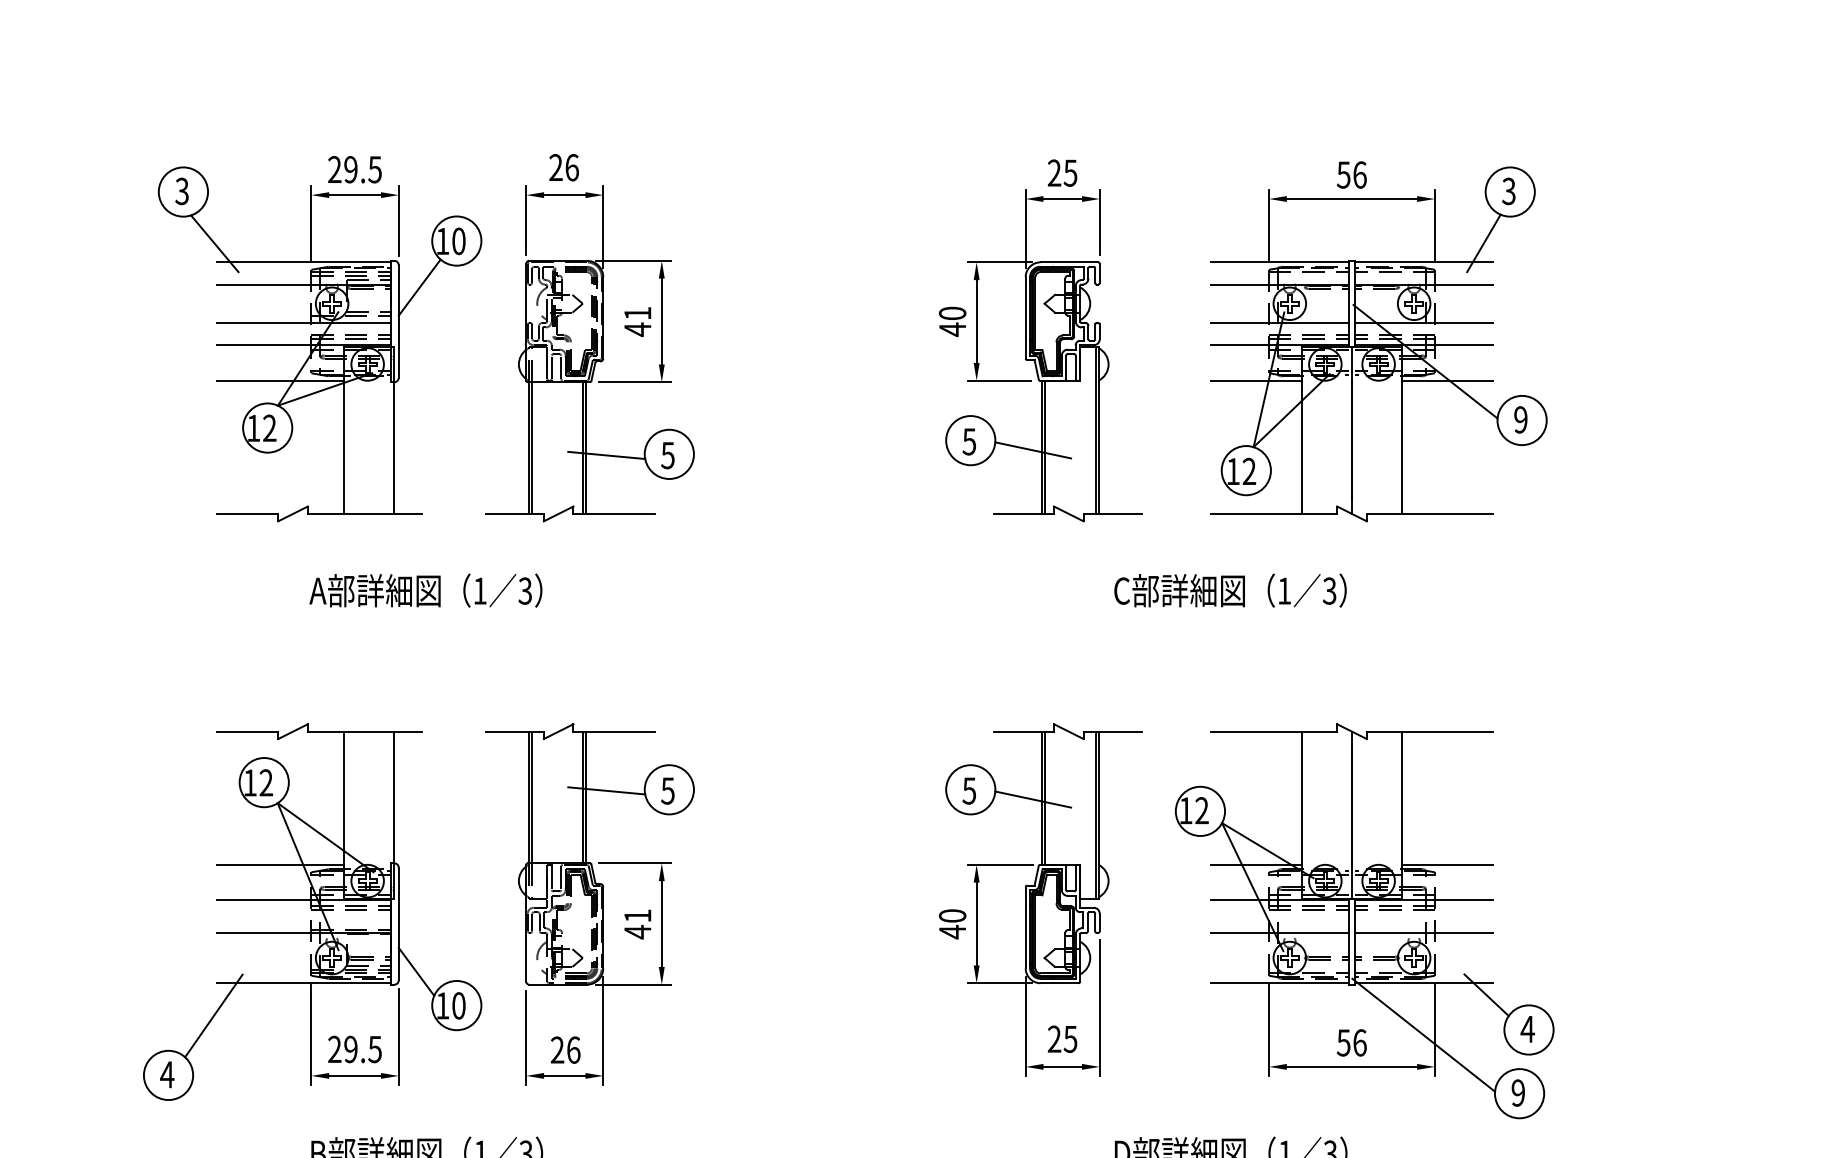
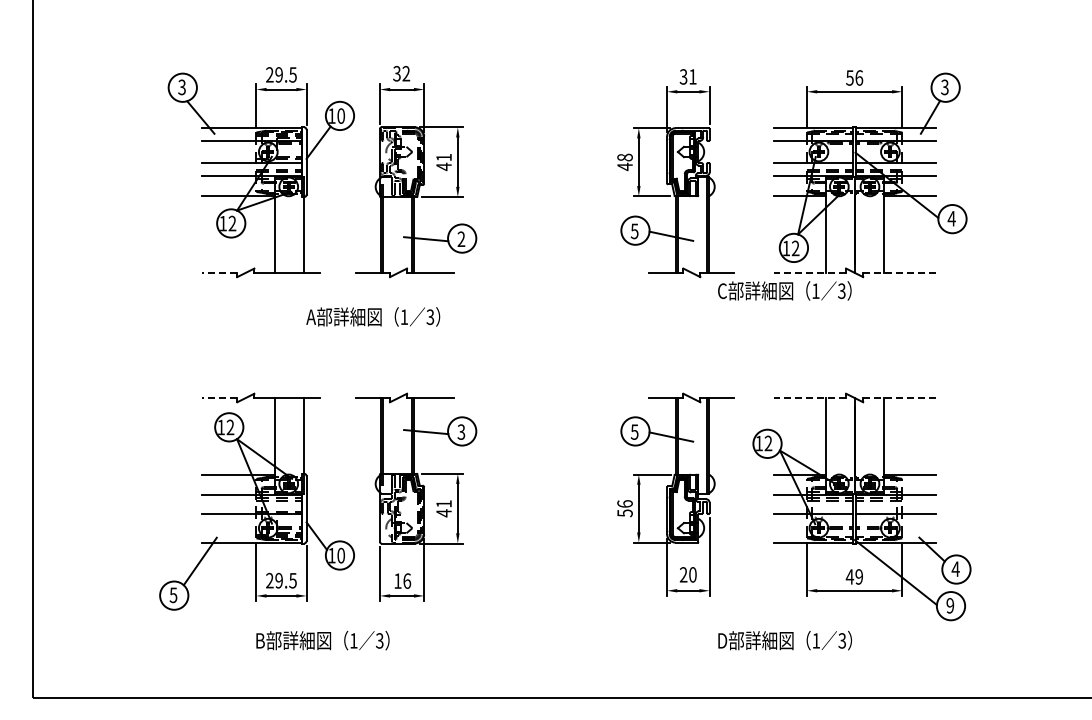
text: (563, 167) -> (401, 73), 26 -> 32
text: (1061, 172) -> (687, 76), 25 -> 31
text: (951, 313) -> (624, 157), 40 -> 48
text: (1520, 419) -> (951, 218), 9 -> 4
text: (668, 455) -> (461, 239), 5 -> 2
line: (247, 513) -> (219, 272), solid -> dashed
line: (1273, 513) -> (809, 272), solid -> dashed
line: (1429, 513) -> (899, 272), solid -> dashed
text: (426, 589) -> (373, 316), moved
text: (1229, 589) -> (784, 290), moved
line: (247, 732) -> (219, 398), solid -> dashed
line: (1273, 732) -> (809, 398), solid -> dashed
line: (1429, 732) -> (899, 398), solid -> dashed
text: (668, 789) -> (461, 431), 5 -> 3
text: (951, 923) -> (624, 508), 40 -> 56
text: (1069, 1038) -> (692, 574), 25 -> 20
text: (1351, 1042) -> (854, 576), 56 -> 49
text: (556, 1049) -> (397, 580), 26 -> 16
text: (167, 1075) -> (173, 595), 4 -> 5

